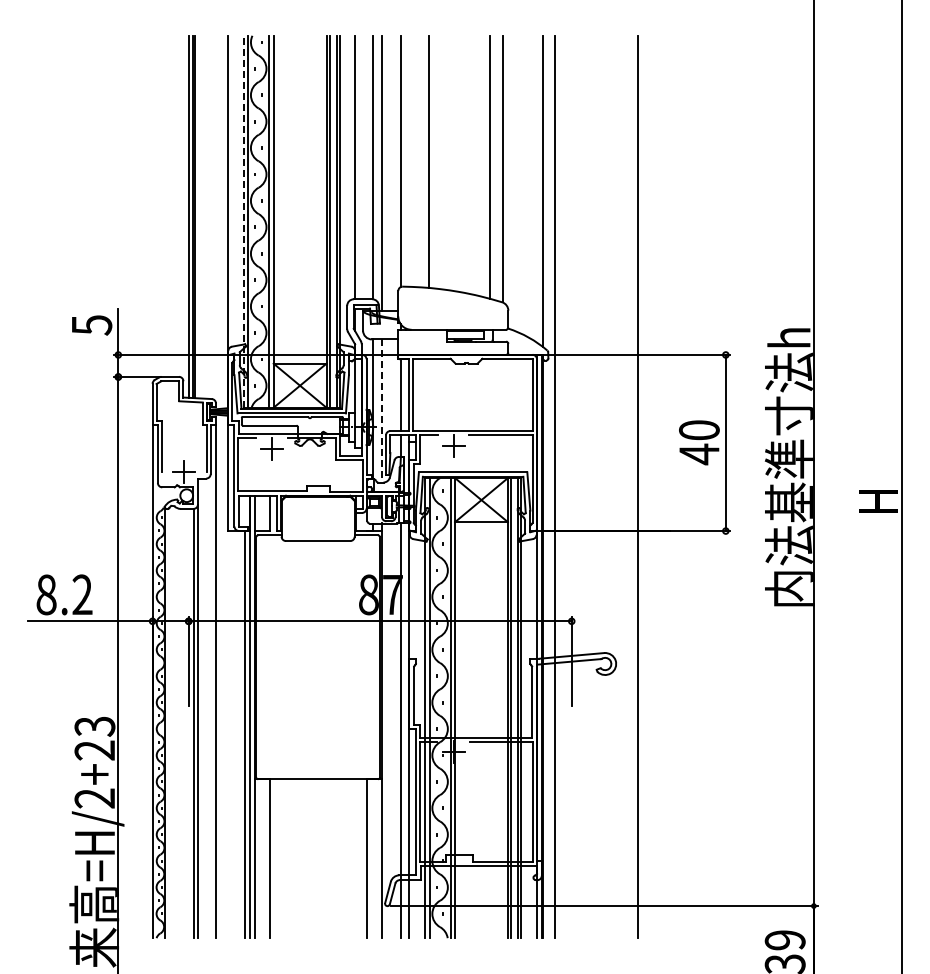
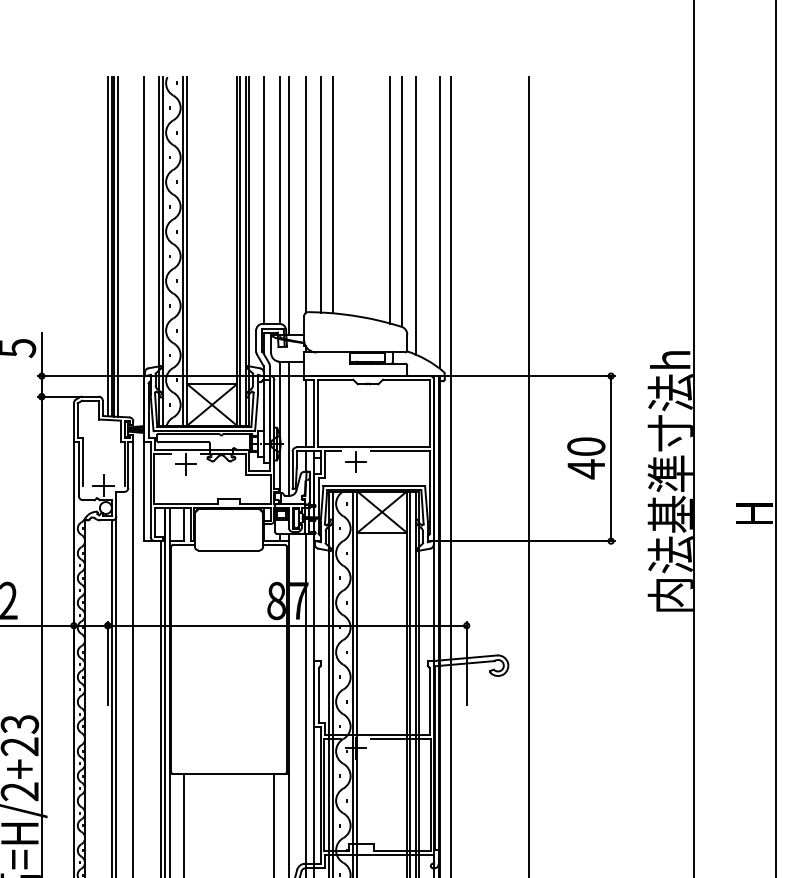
line: (416, 161) -> (321, 194), added
line: (517, 183) -> (415, 215), added
line: (199, 216) -> (117, 246), added
line: (243, 221) -> (159, 251), dashed -> solid
line: (381, 411) -> (288, 429), dashed -> solid

